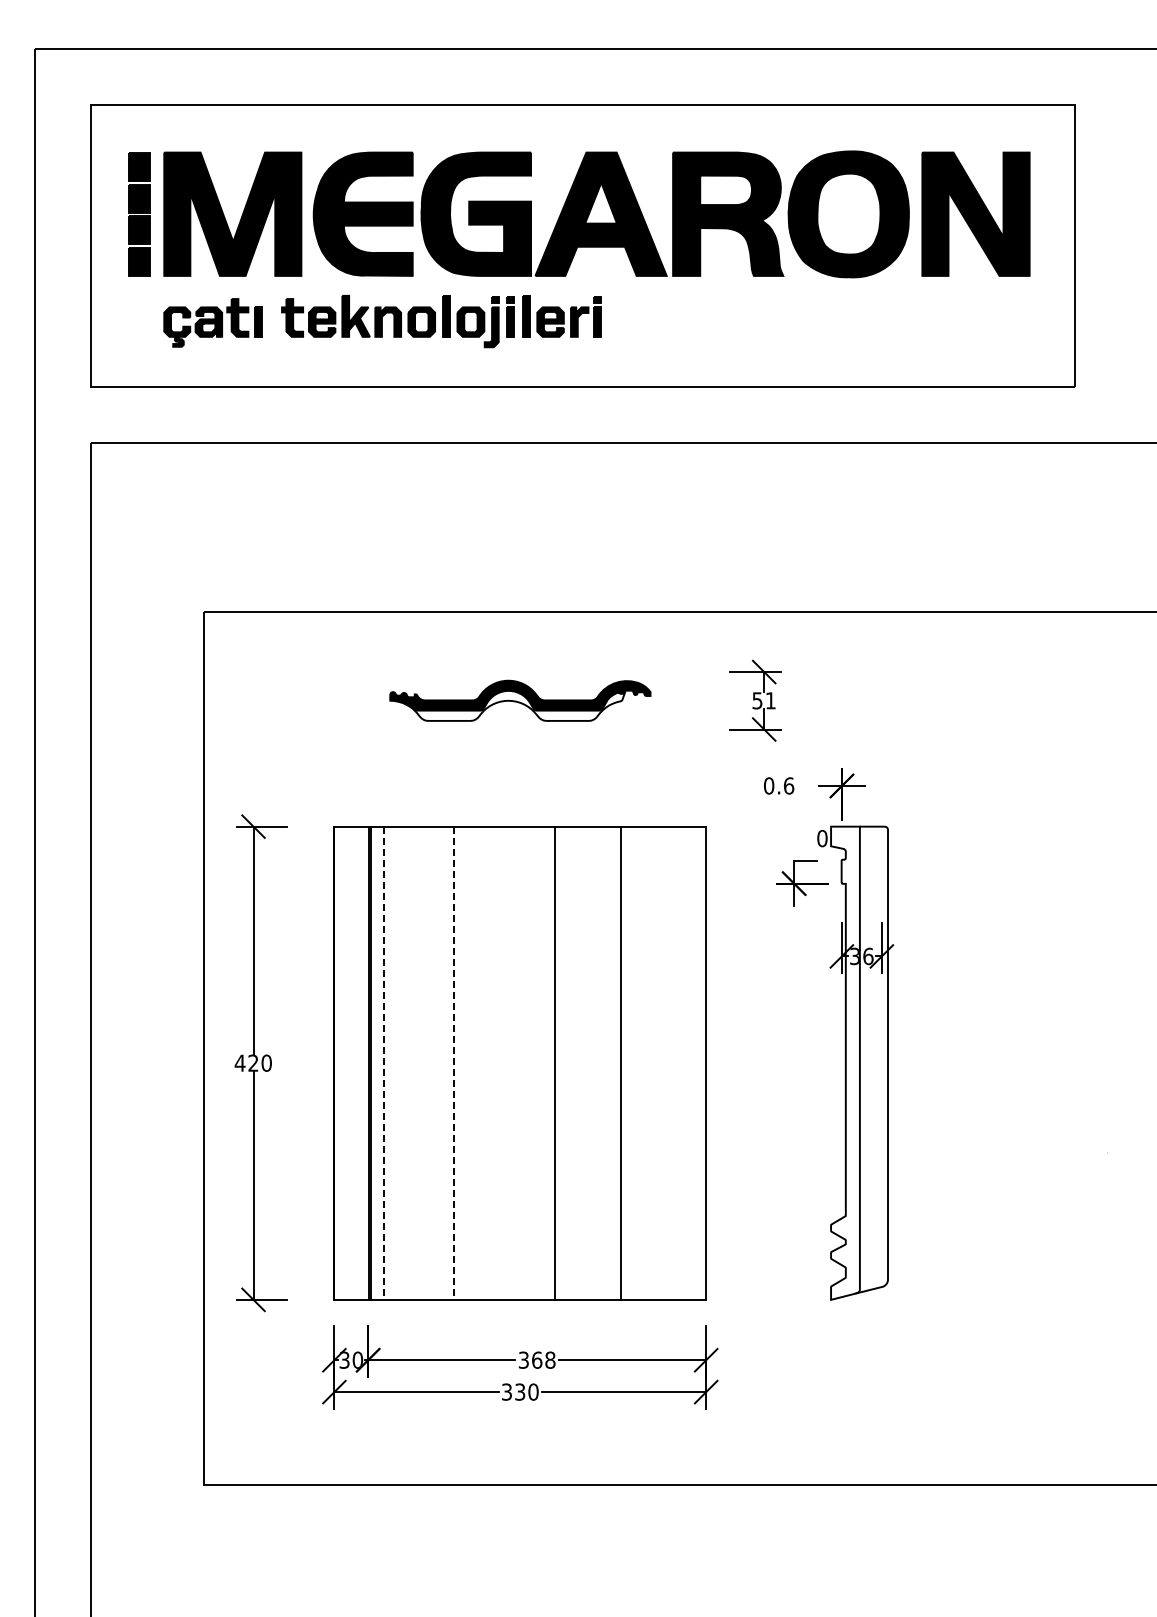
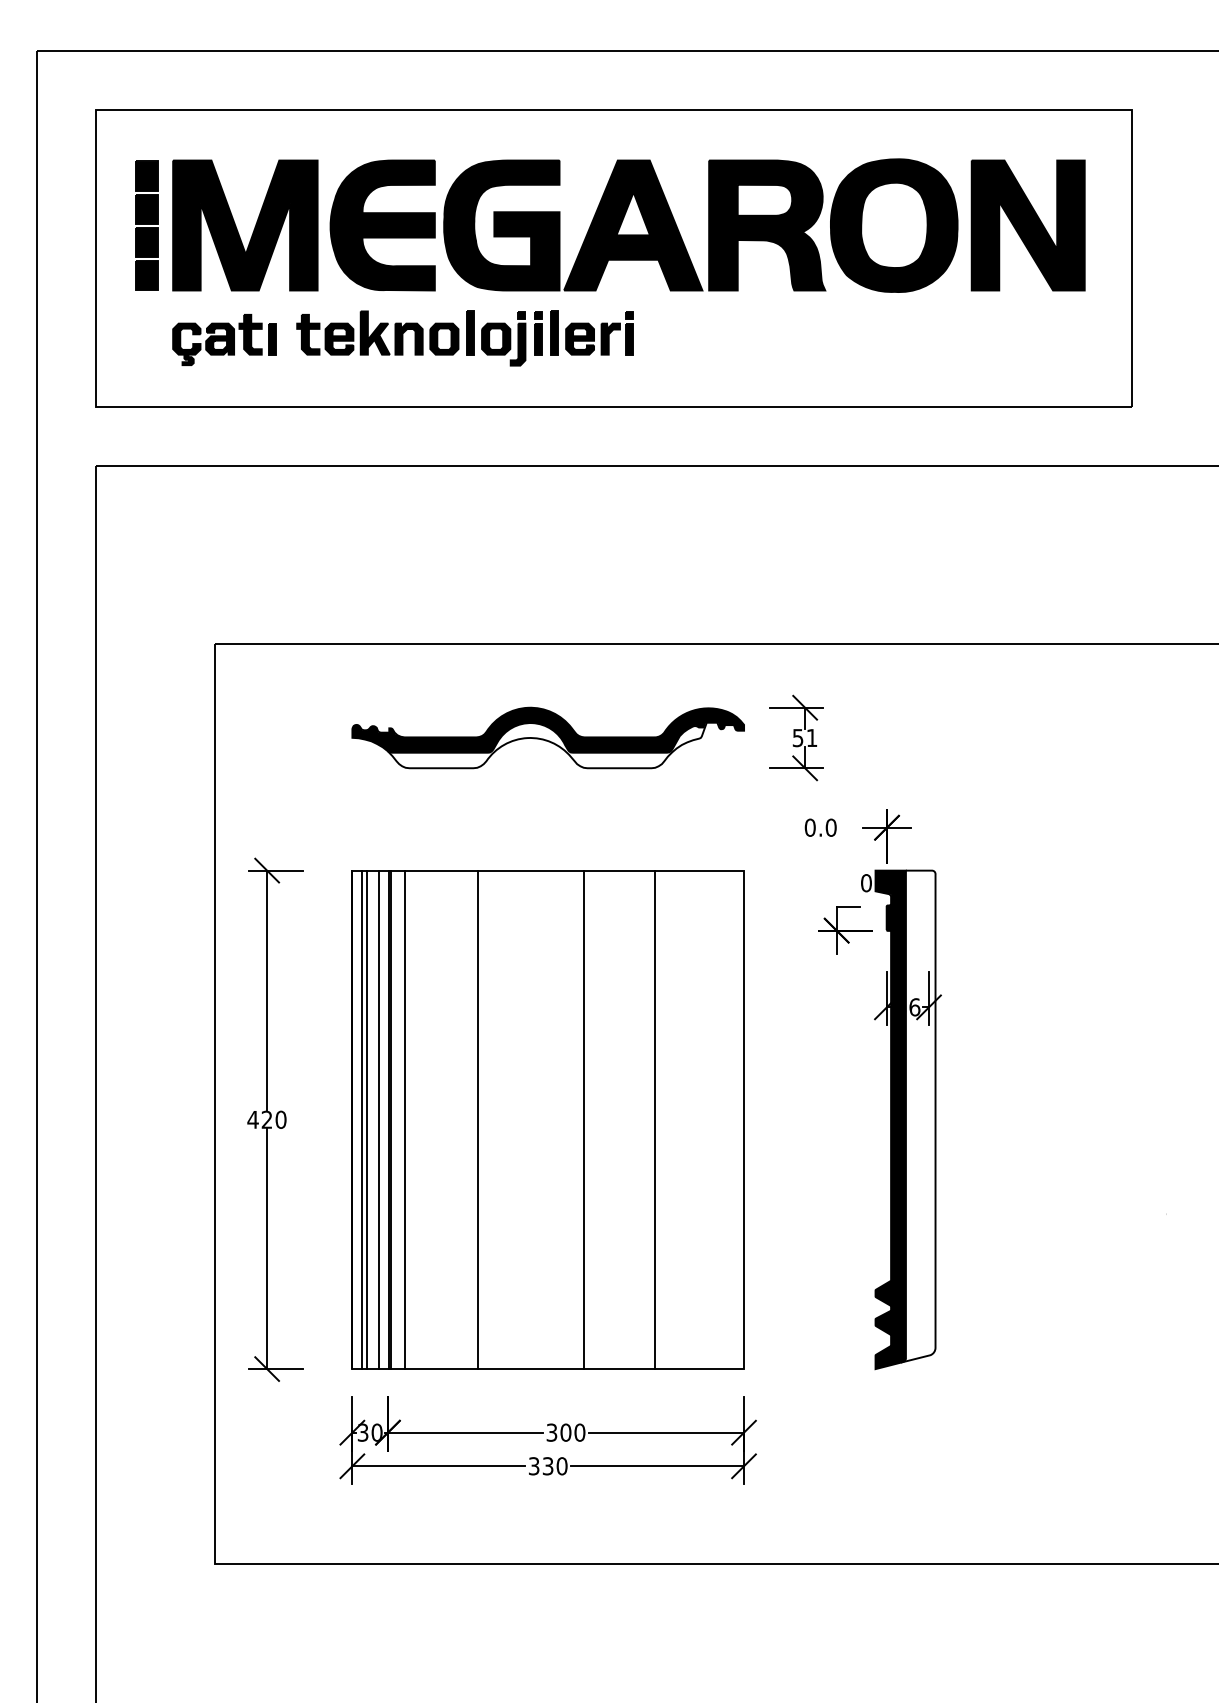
part: (520, 700) -> (548, 737), size x1.43
text: (788, 785) -> (830, 827), 0.6 -> 0.0
line: (343, 1062) -> (361, 1119), added
line: (348, 1062) -> (367, 1119), added
line: (359, 1062) -> (378, 1119), added
fill: (844, 1062) -> (889, 1119), added
line: (384, 1063) -> (405, 1120), dashed -> solid
line: (453, 1063) -> (477, 1120), dashed -> solid
text: (543, 1359) -> (572, 1431), 368 -> 300

